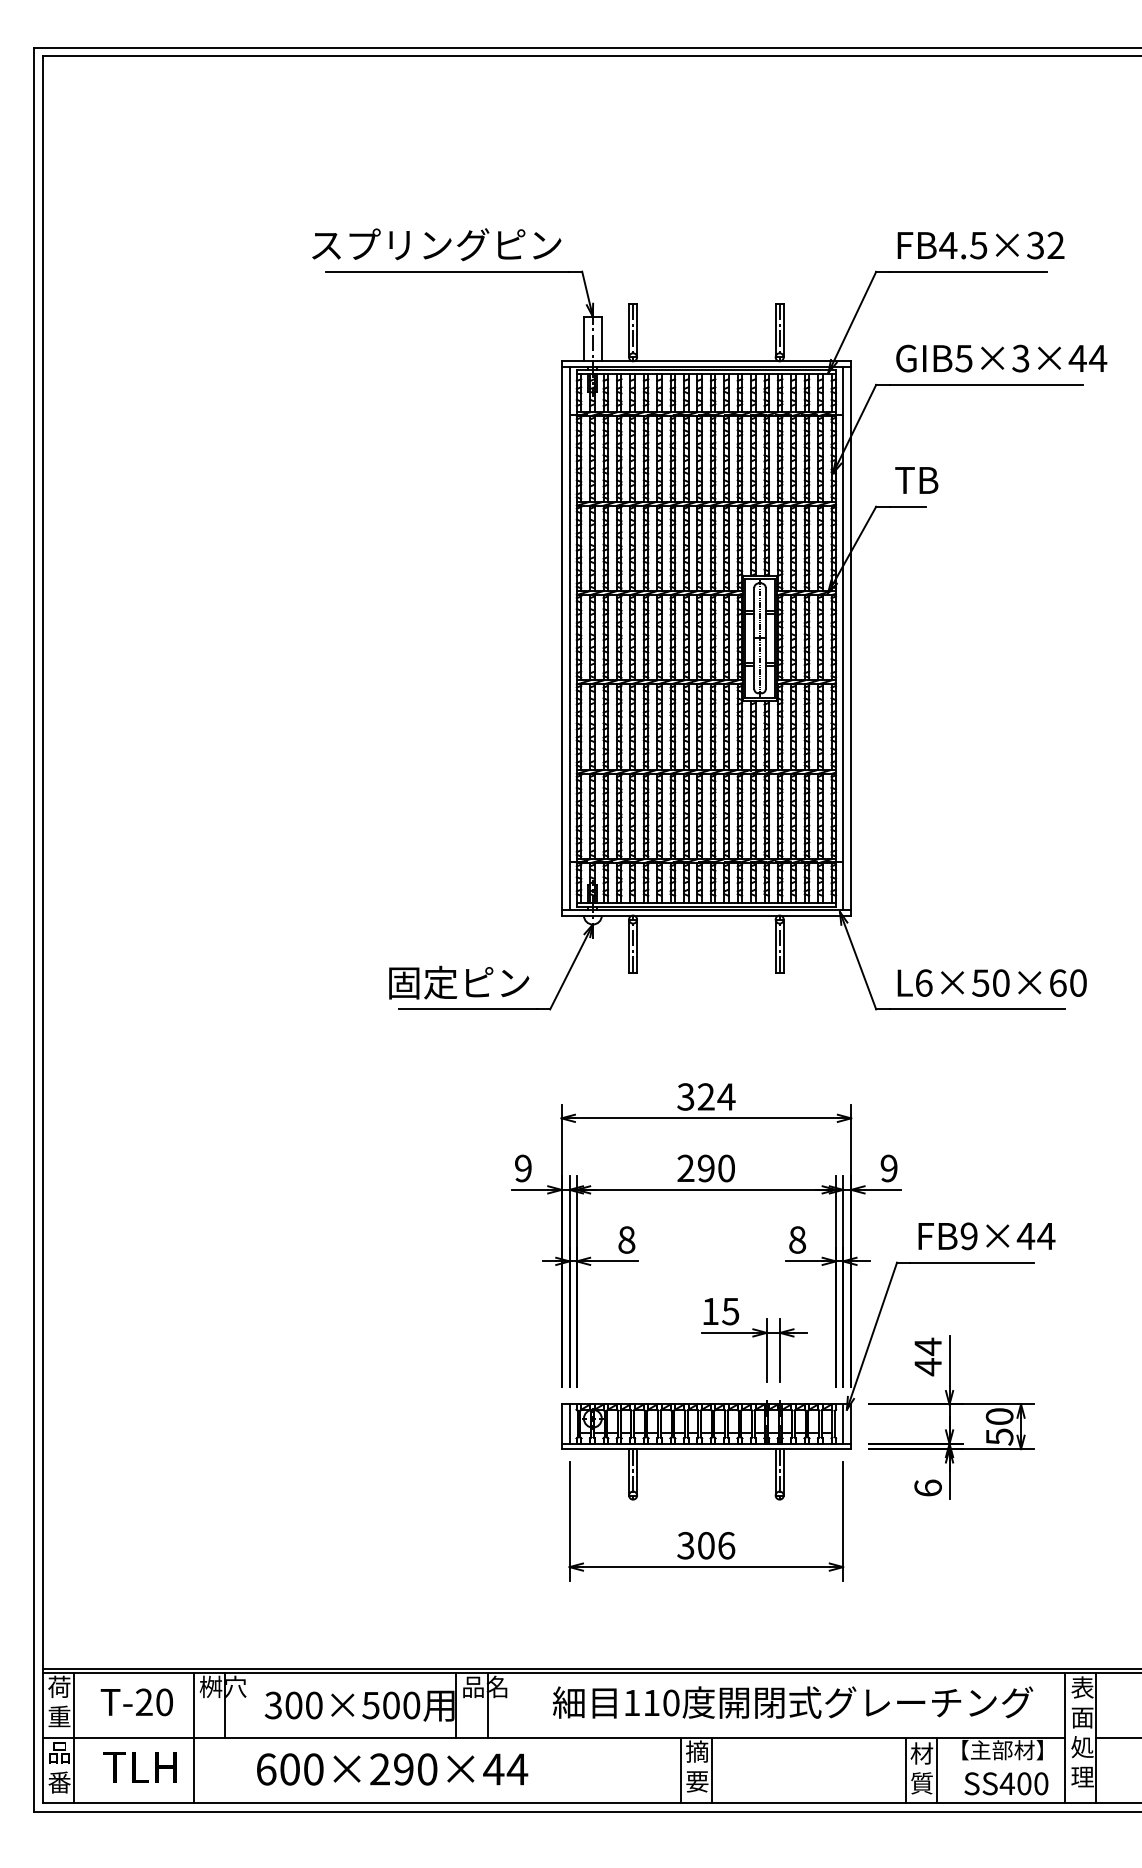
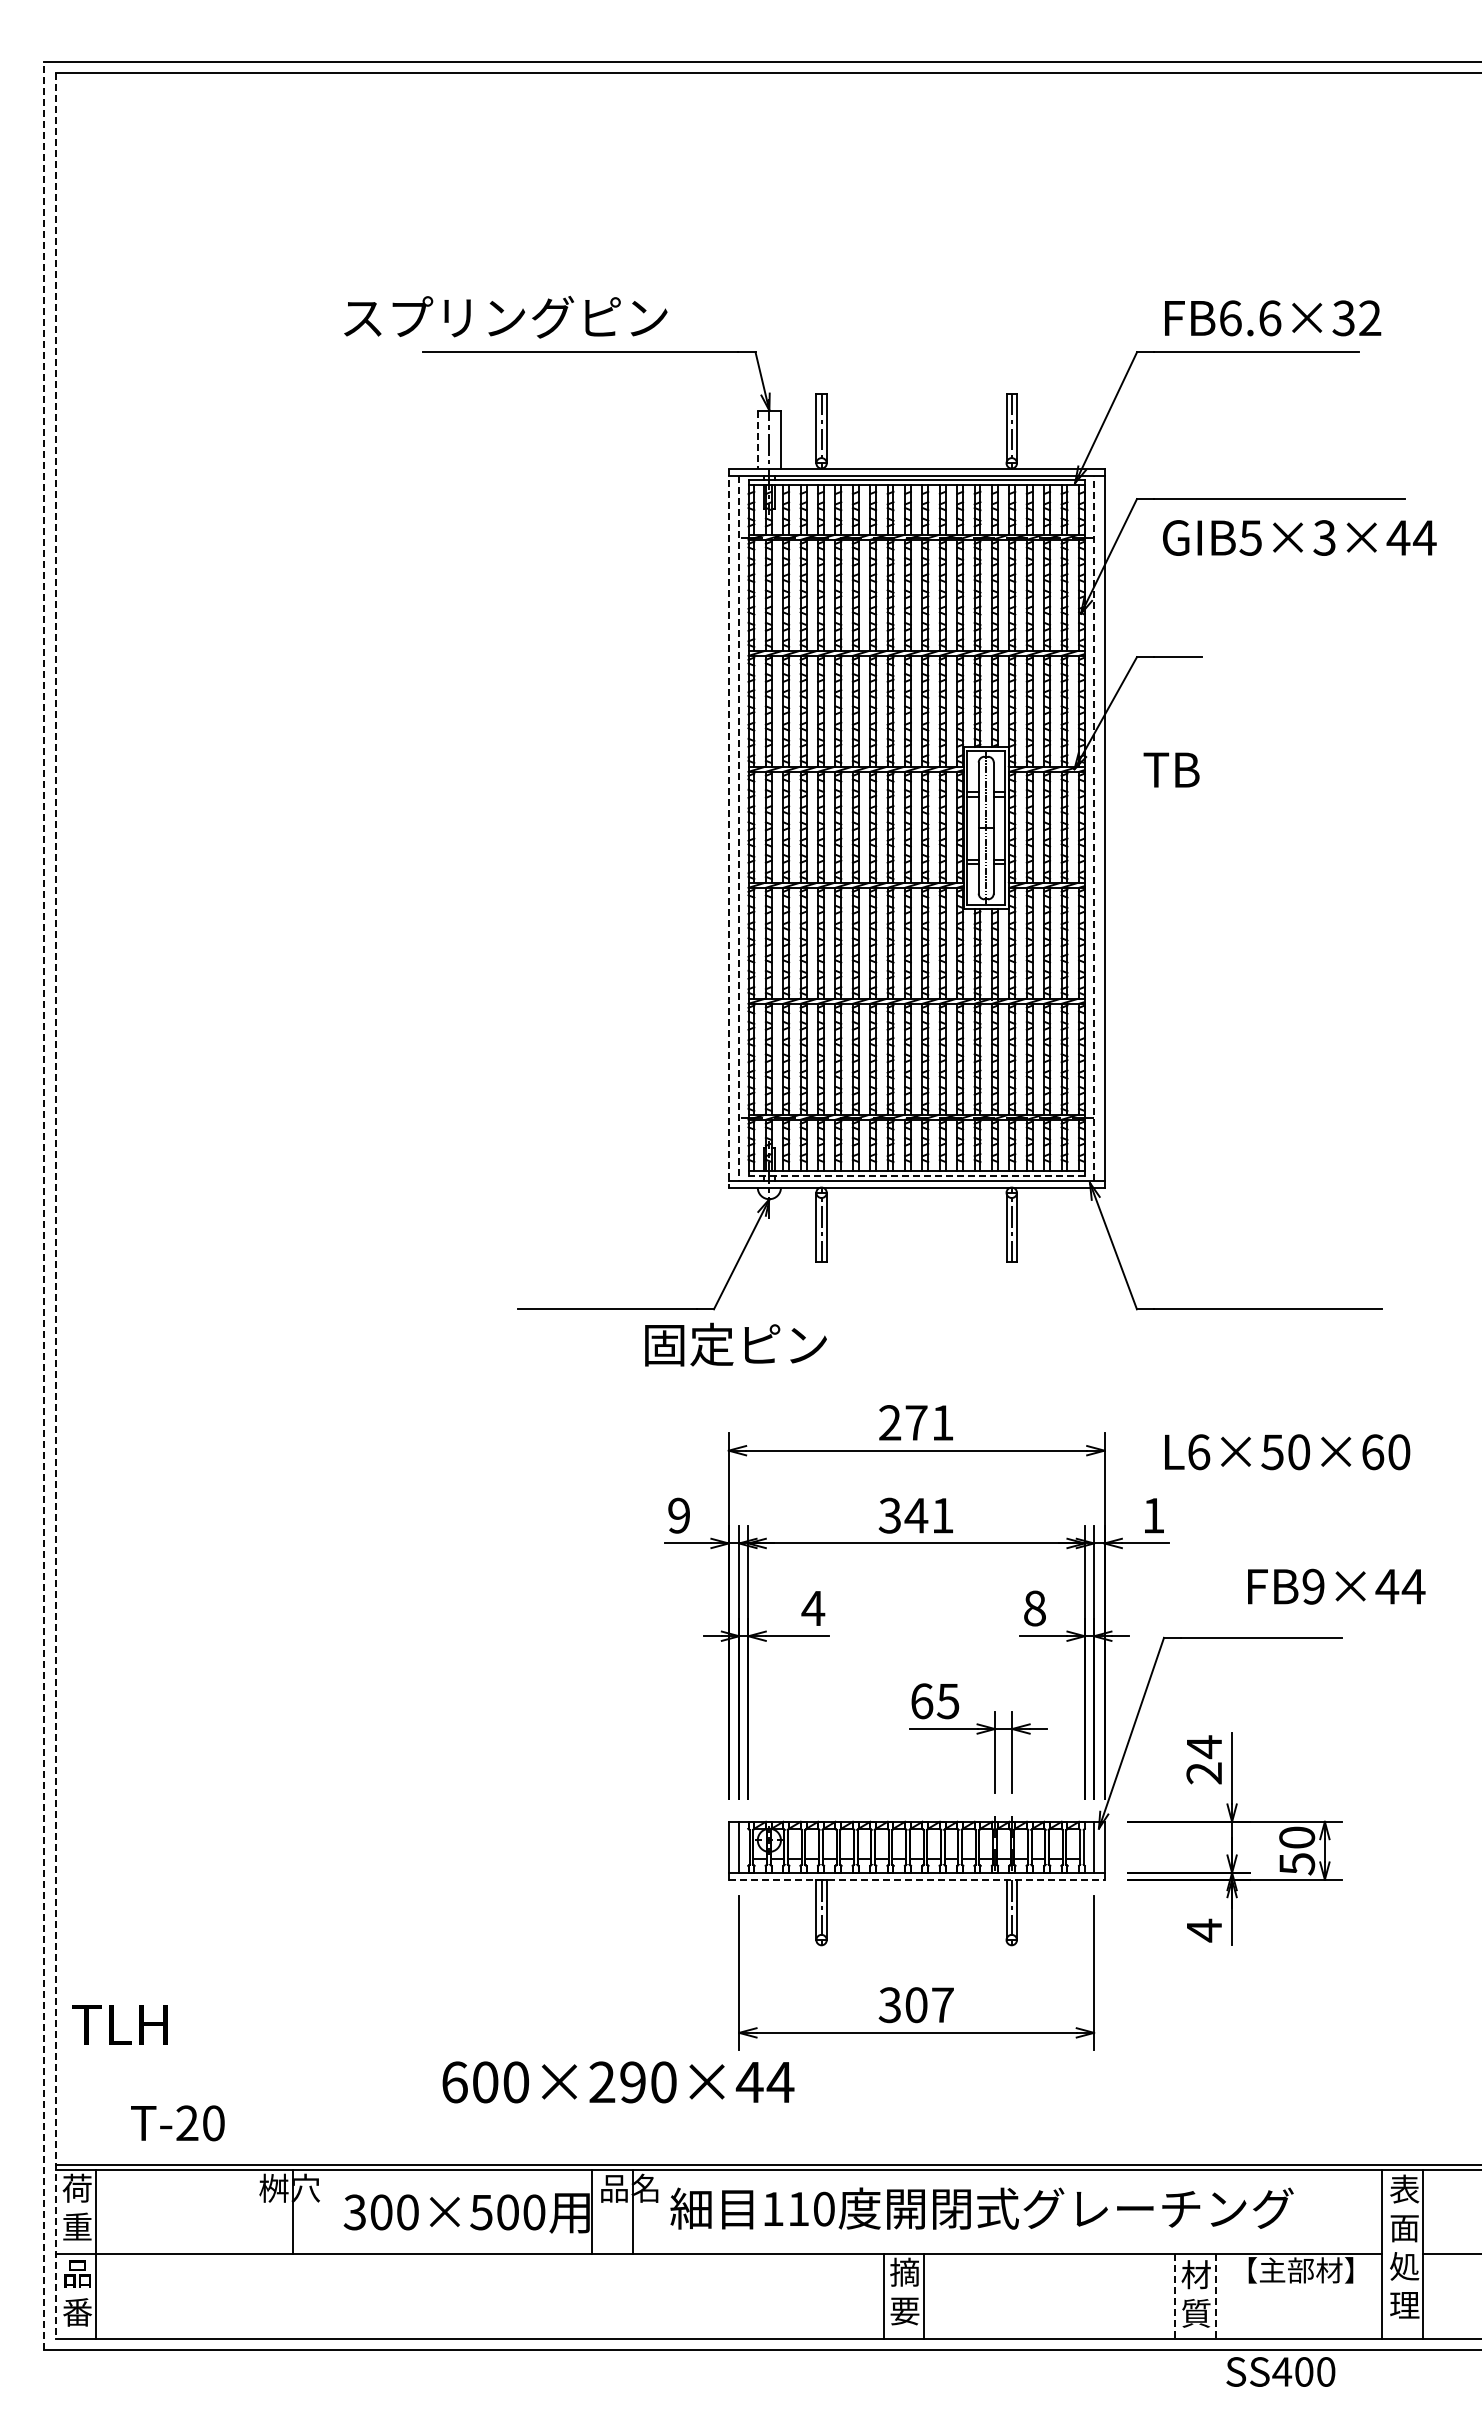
text: (436, 244) -> (505, 316), moved
text: (962, 245) -> (1249, 318), FB4.5×32 -> FB6.6×32
line: (583, 338) -> (757, 439), solid -> dashed
text: (1001, 358) -> (1299, 537), moved
text: (916, 479) -> (1171, 769), moved
line: (561, 638) -> (728, 828), solid -> dashed
line: (569, 638) -> (739, 828), solid -> dashed
line: (843, 638) -> (1094, 828), solid -> dashed
line: (706, 907) -> (916, 1176), solid -> dashed
line: (34, 929) -> (44, 1205), solid -> dashed
line: (42, 930) -> (55, 1206), solid -> dashed
text: (458, 982) -> (735, 1344), moved
text: (992, 983) -> (1287, 1452), moved
text: (706, 1096) -> (916, 1422), 324 -> 271
text: (705, 1168) -> (915, 1515), 290 -> 341
text: (888, 1168) -> (1153, 1515), 9 -> 1
text: (986, 1236) -> (1336, 1586), moved
text: (626, 1240) -> (813, 1608), 8 -> 4
text: (710, 1311) -> (922, 1701), 15 -> 65
text: (927, 1367) -> (1203, 1773), 44 -> 24
line: (706, 1448) -> (916, 1879), solid -> dashed
text: (928, 1488) -> (1204, 1930), 6 -> 4
text: (727, 1546) -> (943, 2005), 306 -> 307
text: (136, 1702) -> (177, 2123), moved
text: (792, 1702) -> (981, 2208), moved
line: (194, 1737) -> (252, 2254), removed
text: (139, 1767) -> (119, 2024), moved
text: (392, 1769) -> (618, 2082), moved
line: (905, 1771) -> (1175, 2297), solid -> dashed
line: (936, 1771) -> (1215, 2297), solid -> dashed
text: (1006, 1783) -> (1280, 2371), moved

